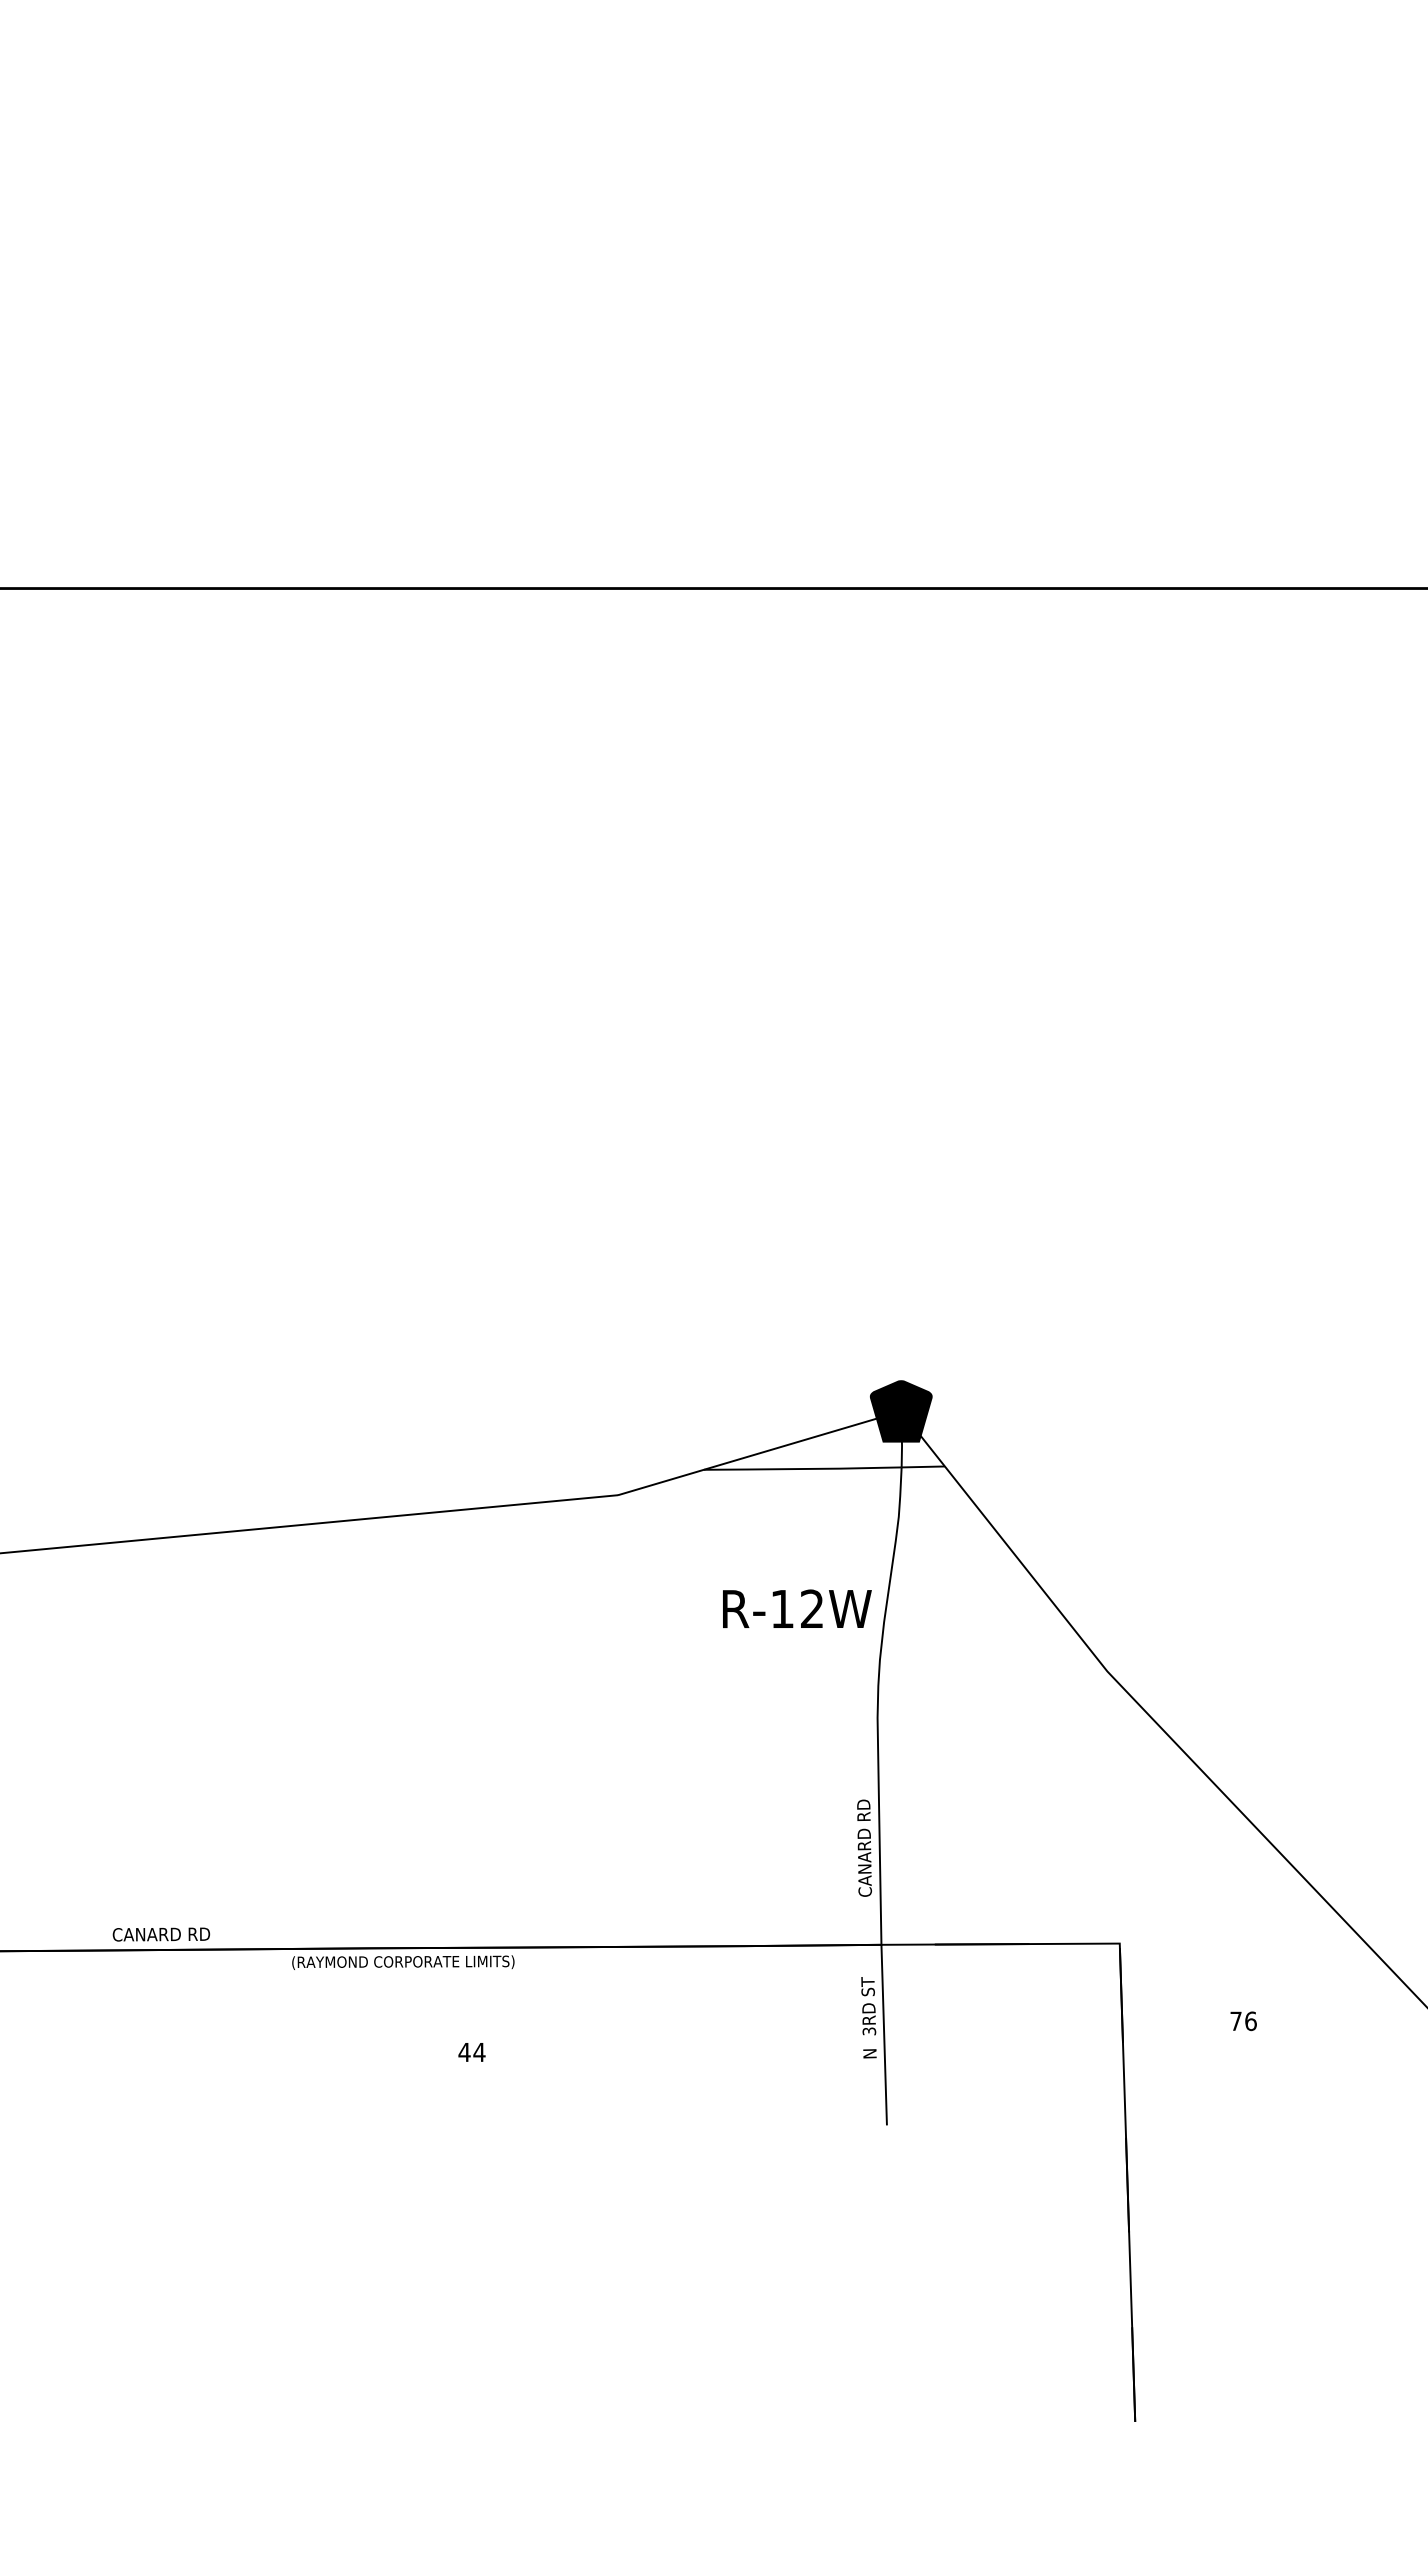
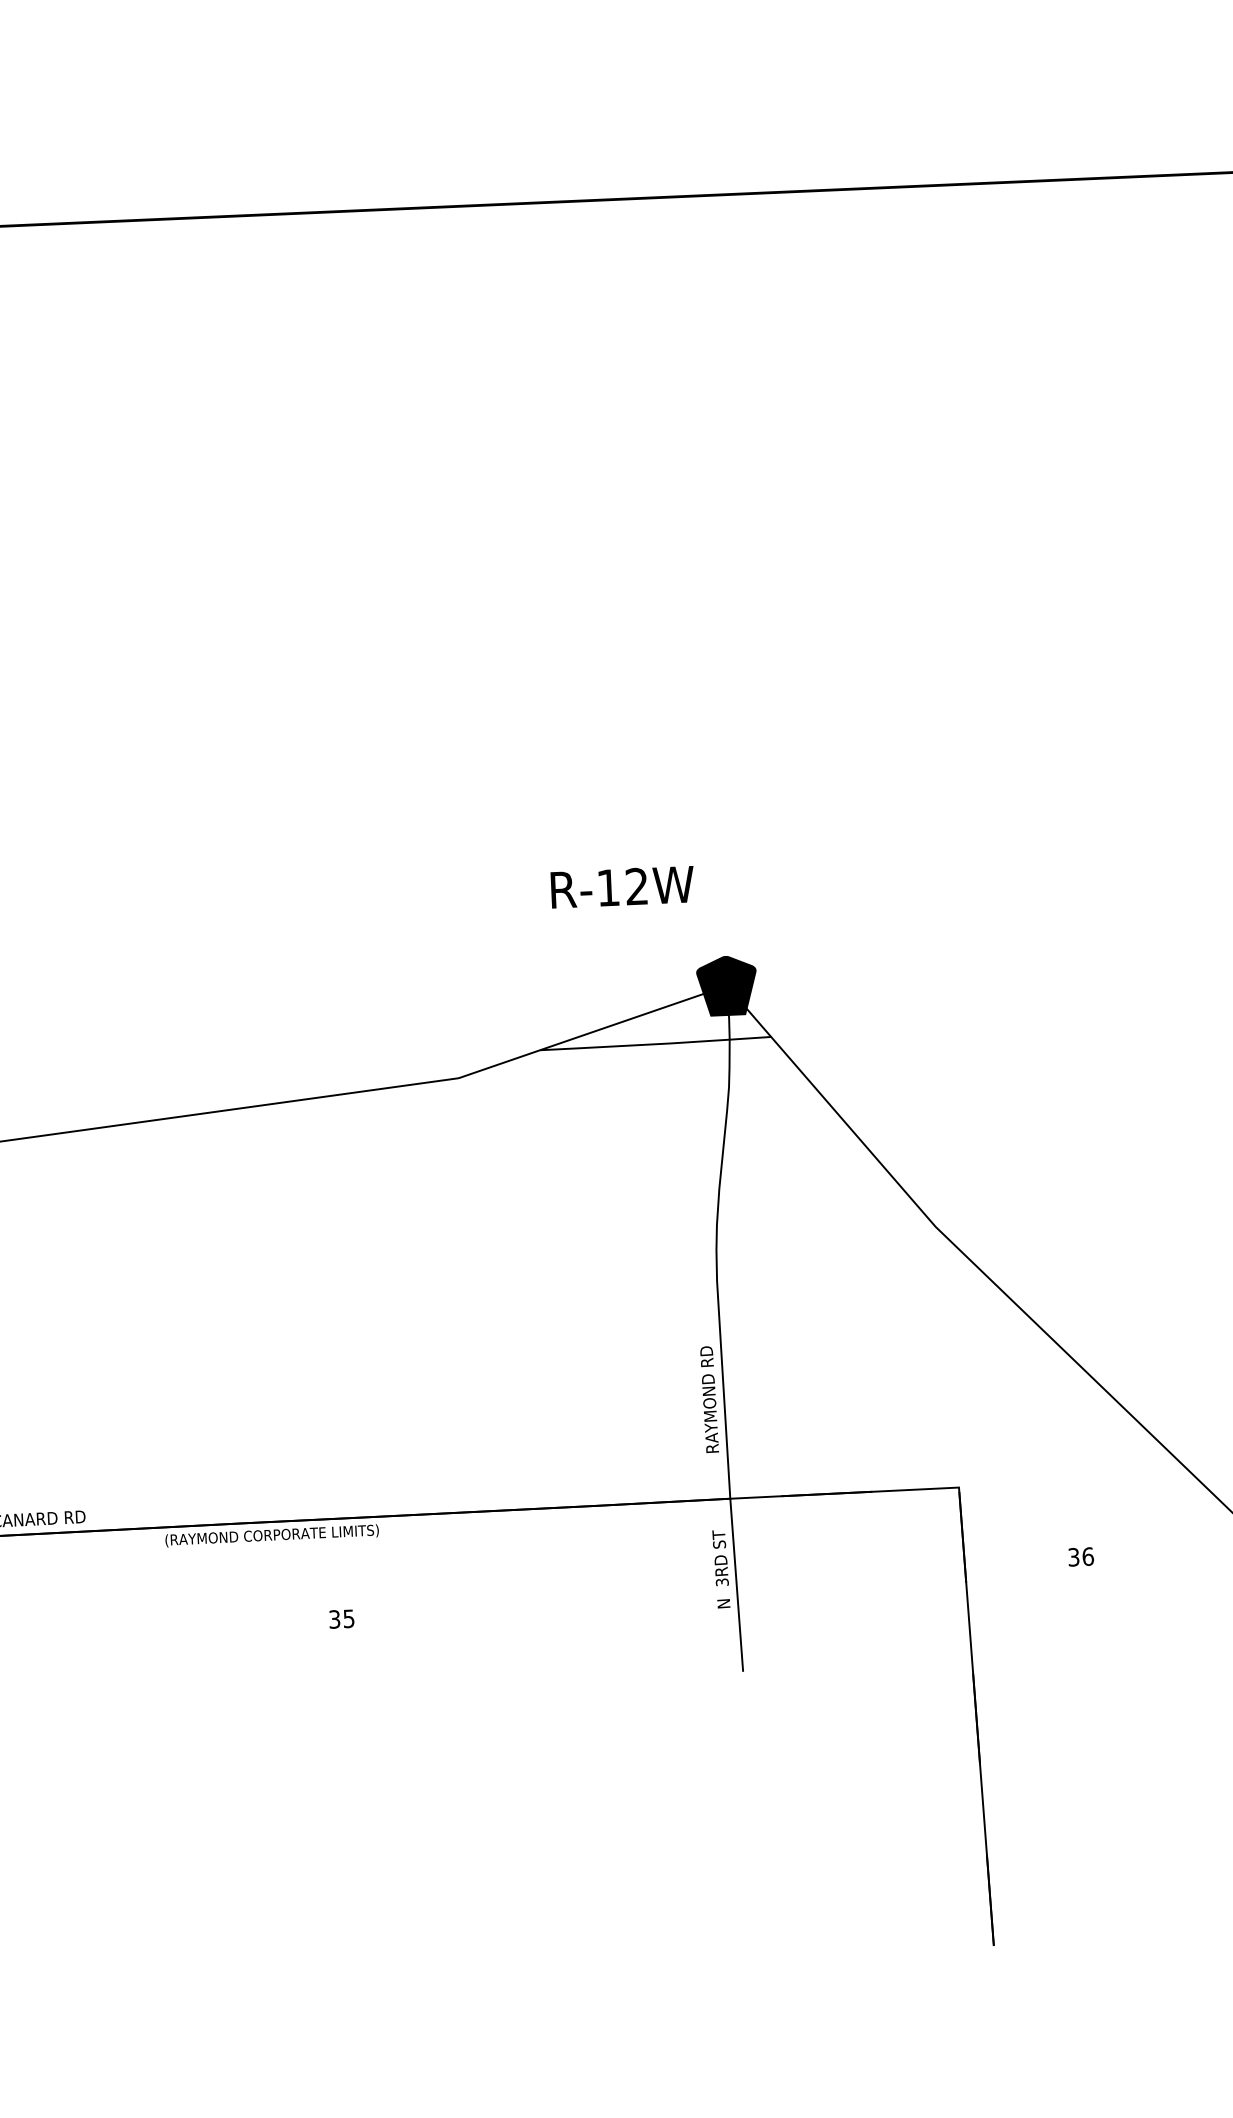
text: (797, 1608) -> (622, 886), moved
text: (864, 1840) -> (709, 1399), CANARD RD -> RAYMOND RD
text: (1235, 2021) -> (1073, 1557), 76 -> 36
text: (471, 2052) -> (341, 1619), 44 -> 35

